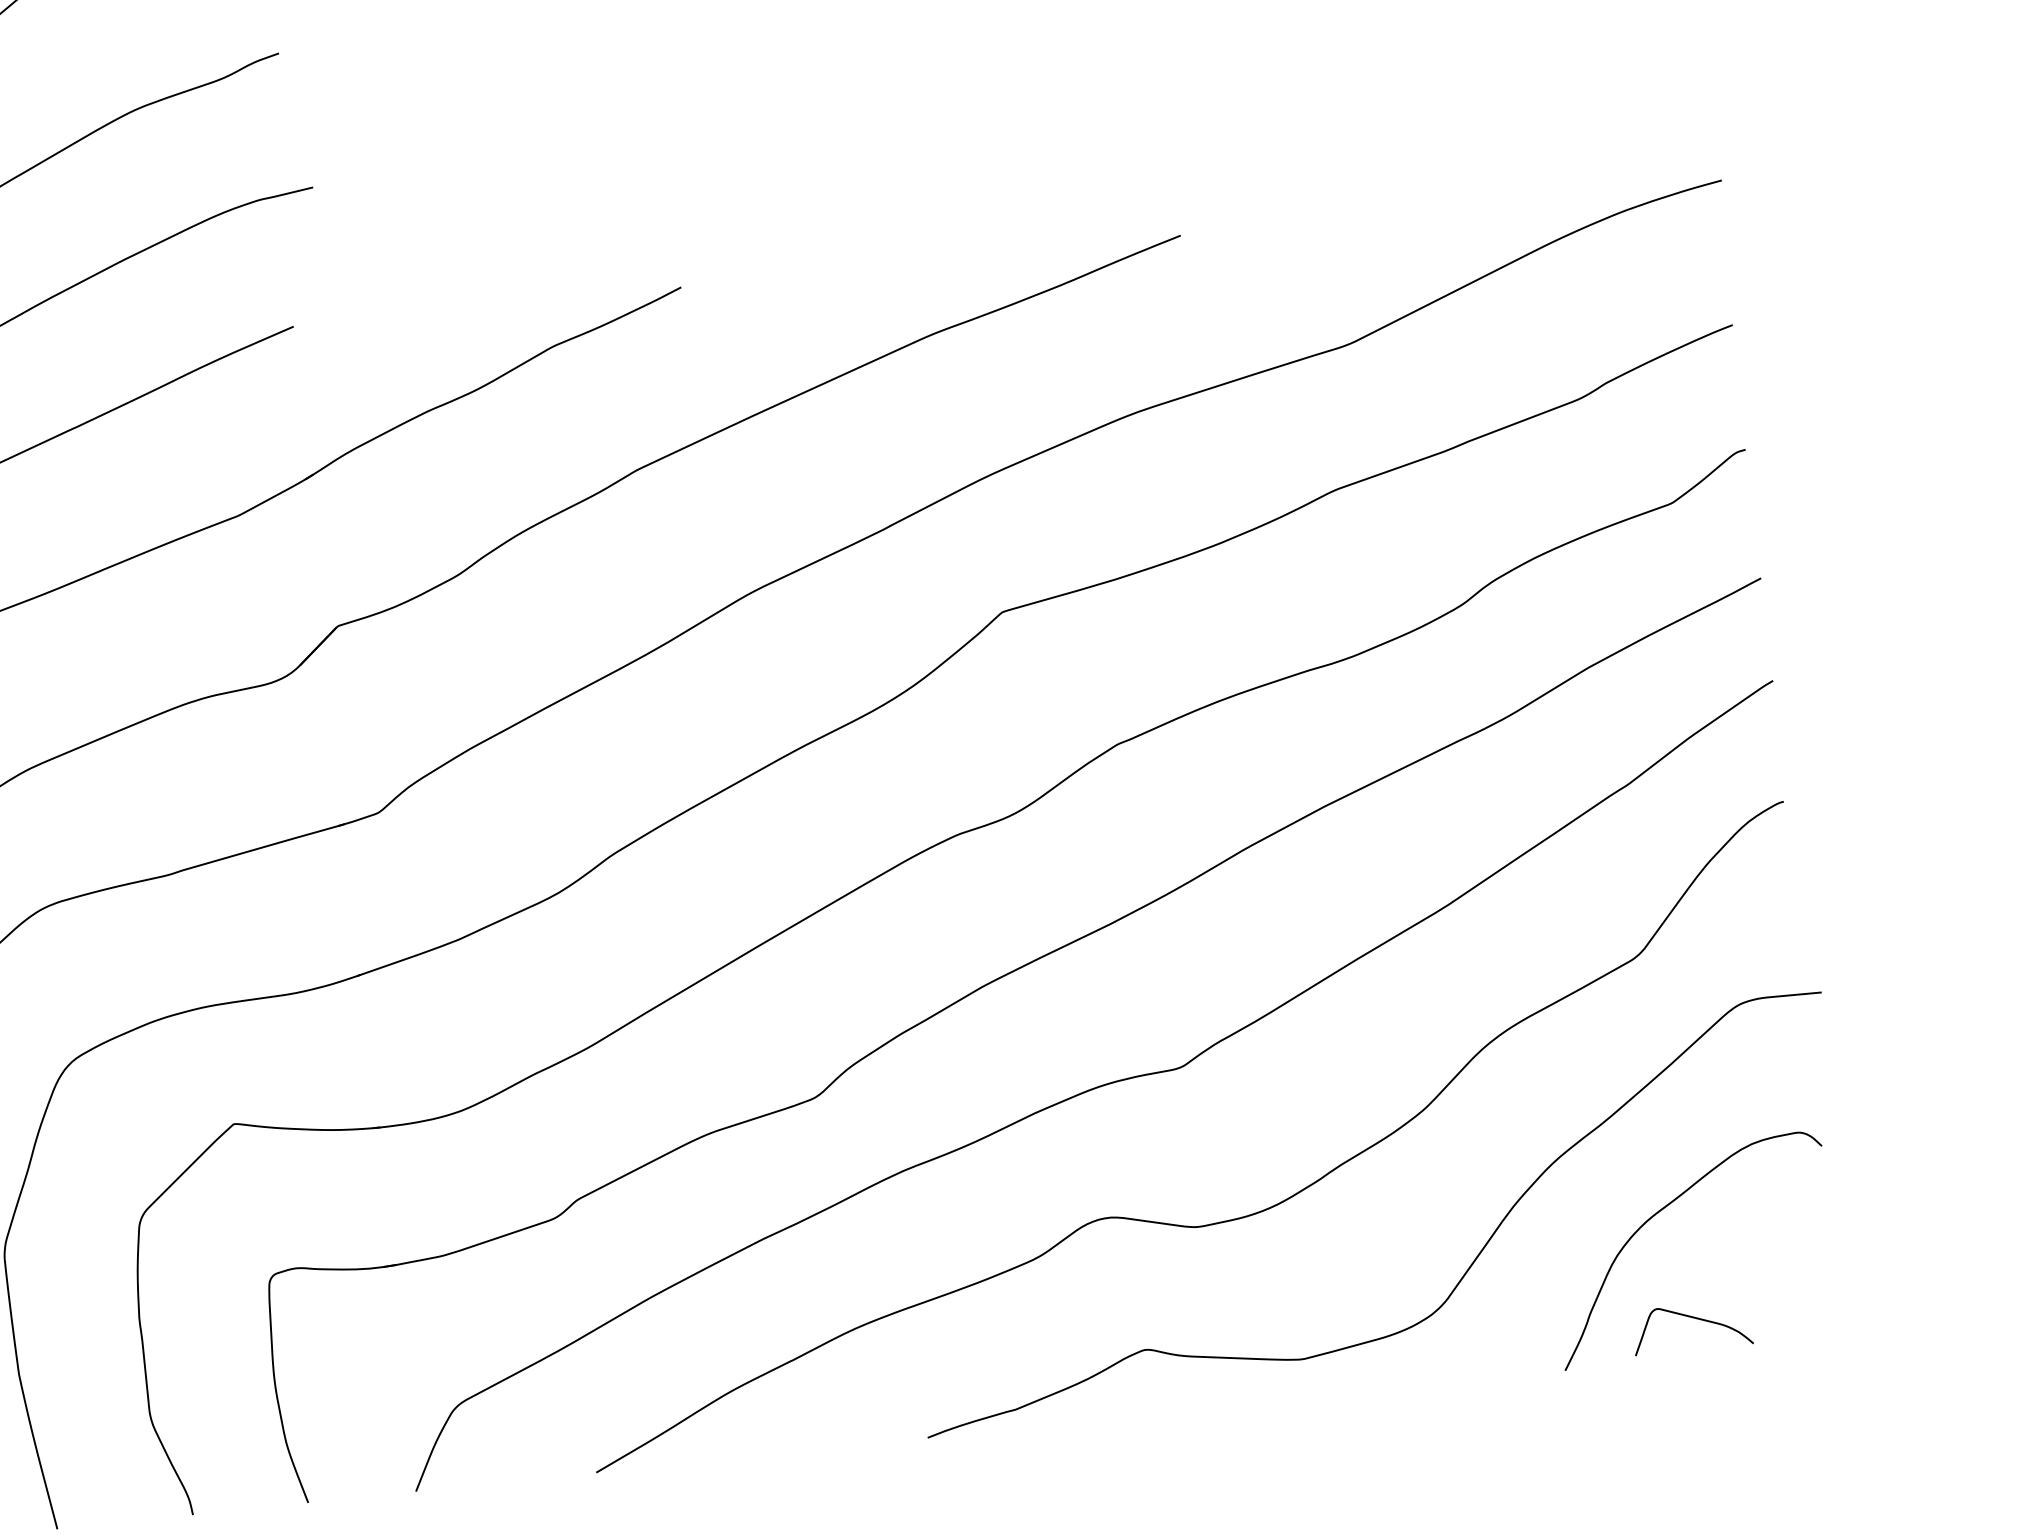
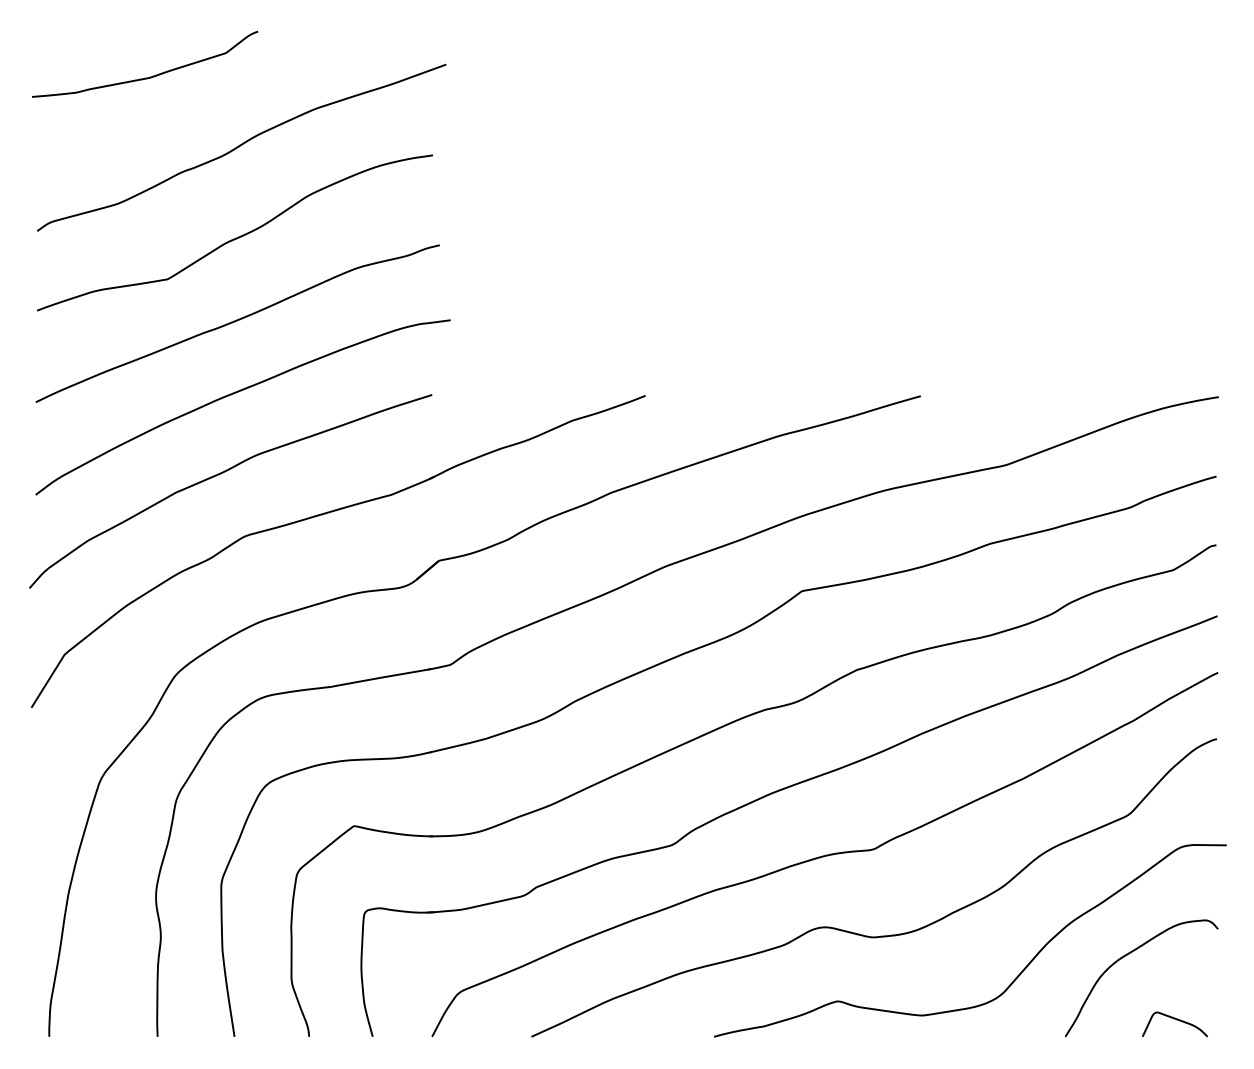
curve: (1694, 1319) -> (1176, 1020), moved

